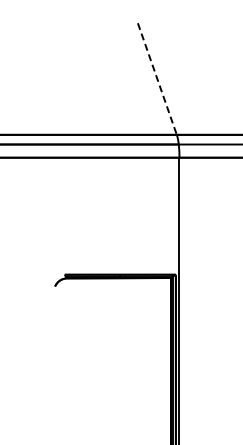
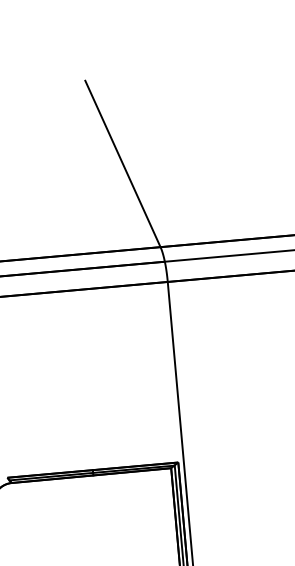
line: (157, 79) -> (123, 164), dashed -> solid

